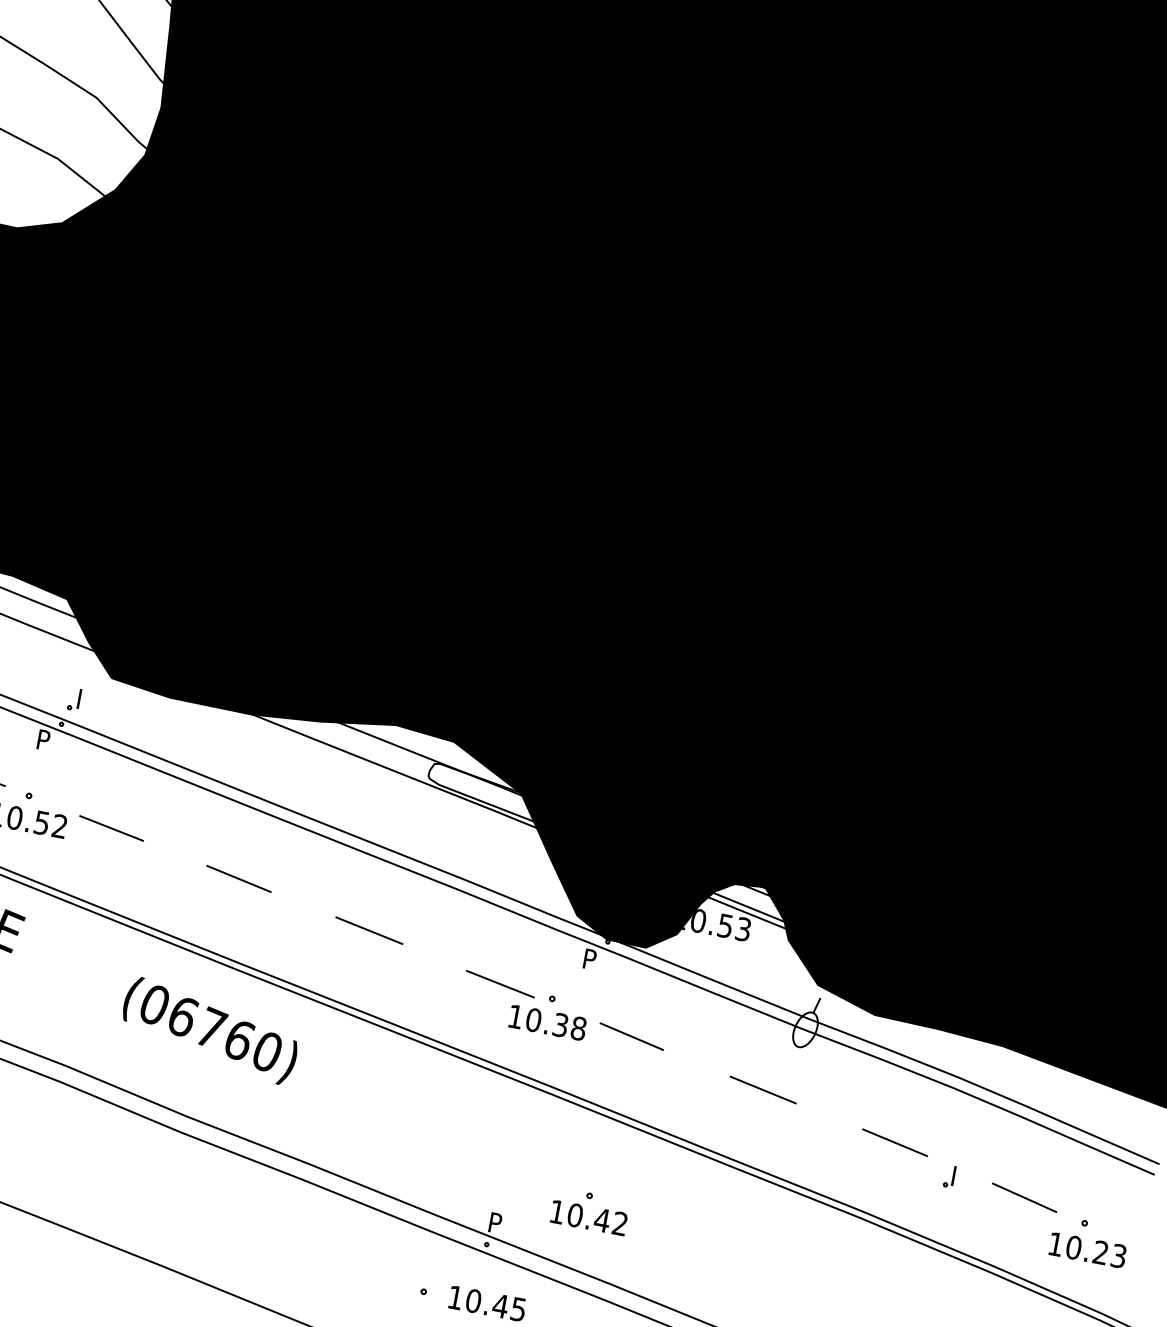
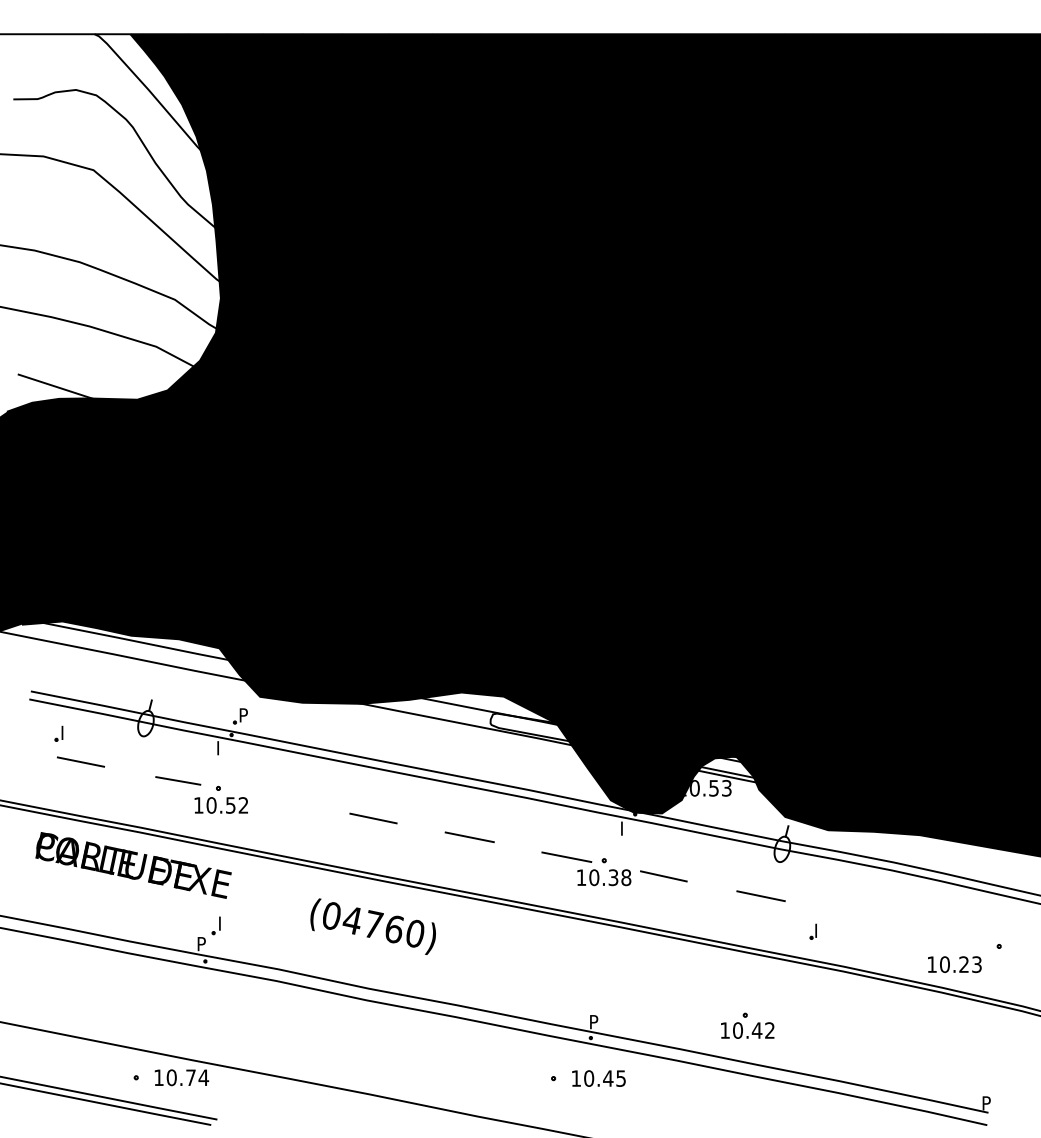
text: (85, 696) -> (244, 712), I -> P
text: (46, 736) -> (222, 745), P -> I
line: (111, 827) -> (279, 799), removed
text: (591, 955) -> (625, 825), P -> I
text: (182, 1016) -> (352, 920), (06760) -> (04760)
line: (895, 1142) -> (858, 915), removed
part: (948, 1176) -> (812, 931), moved
line: (1024, 1197) -> (954, 936), removed
part: (590, 1210) -> (747, 1025), moved
text: (1087, 1250) -> (954, 964), moved

